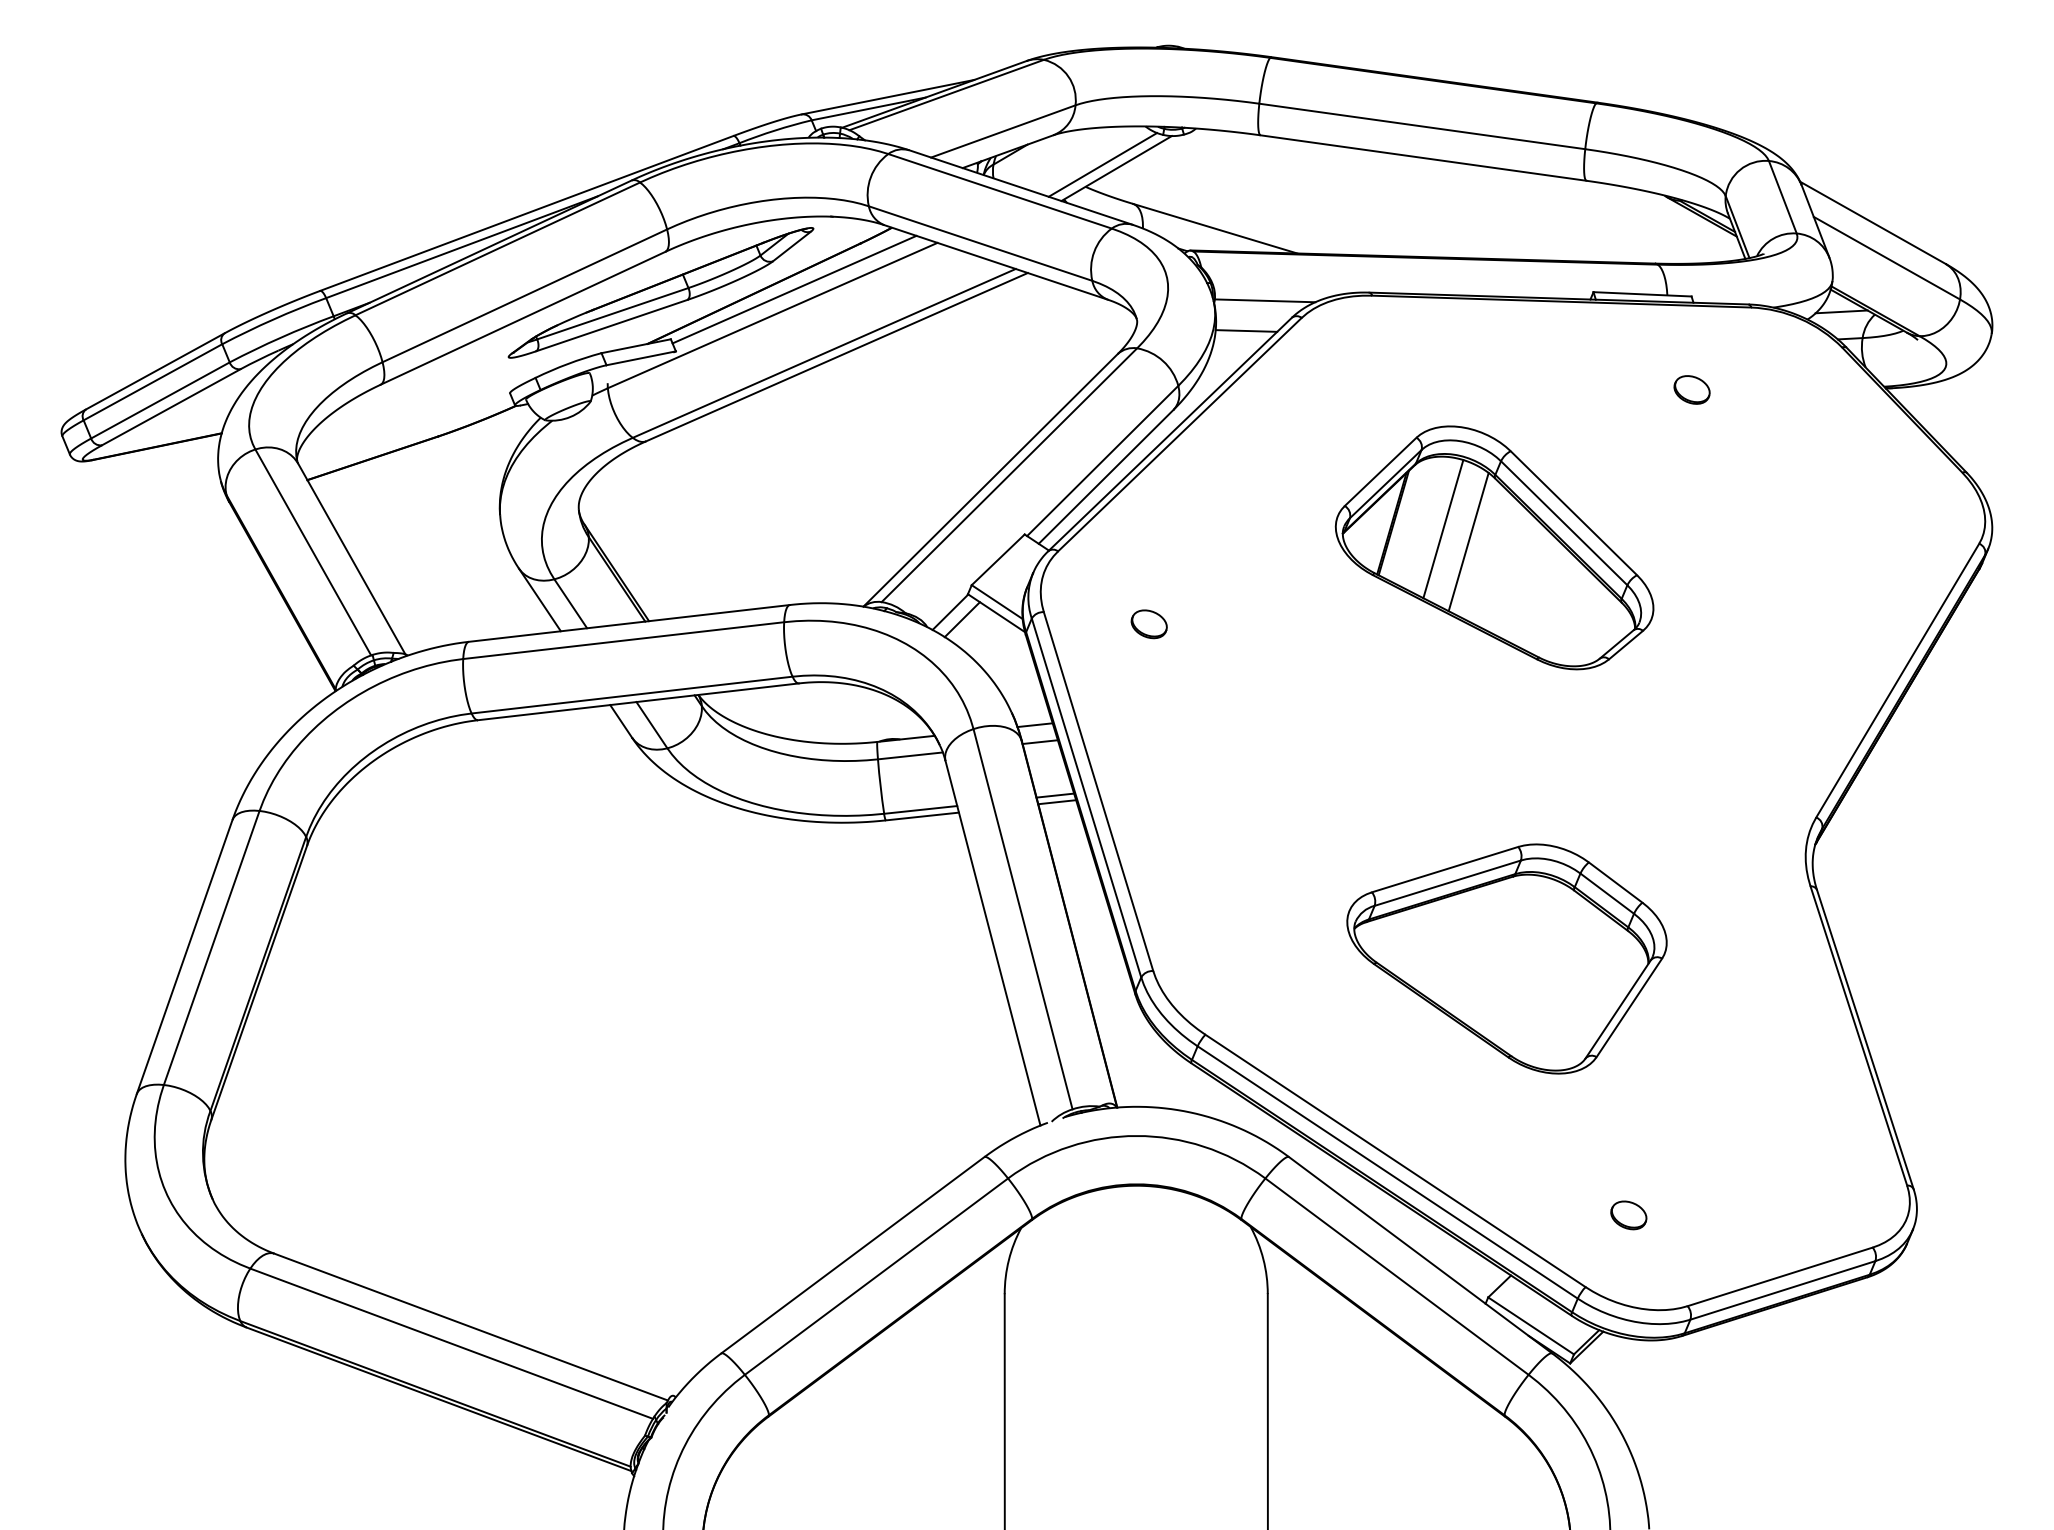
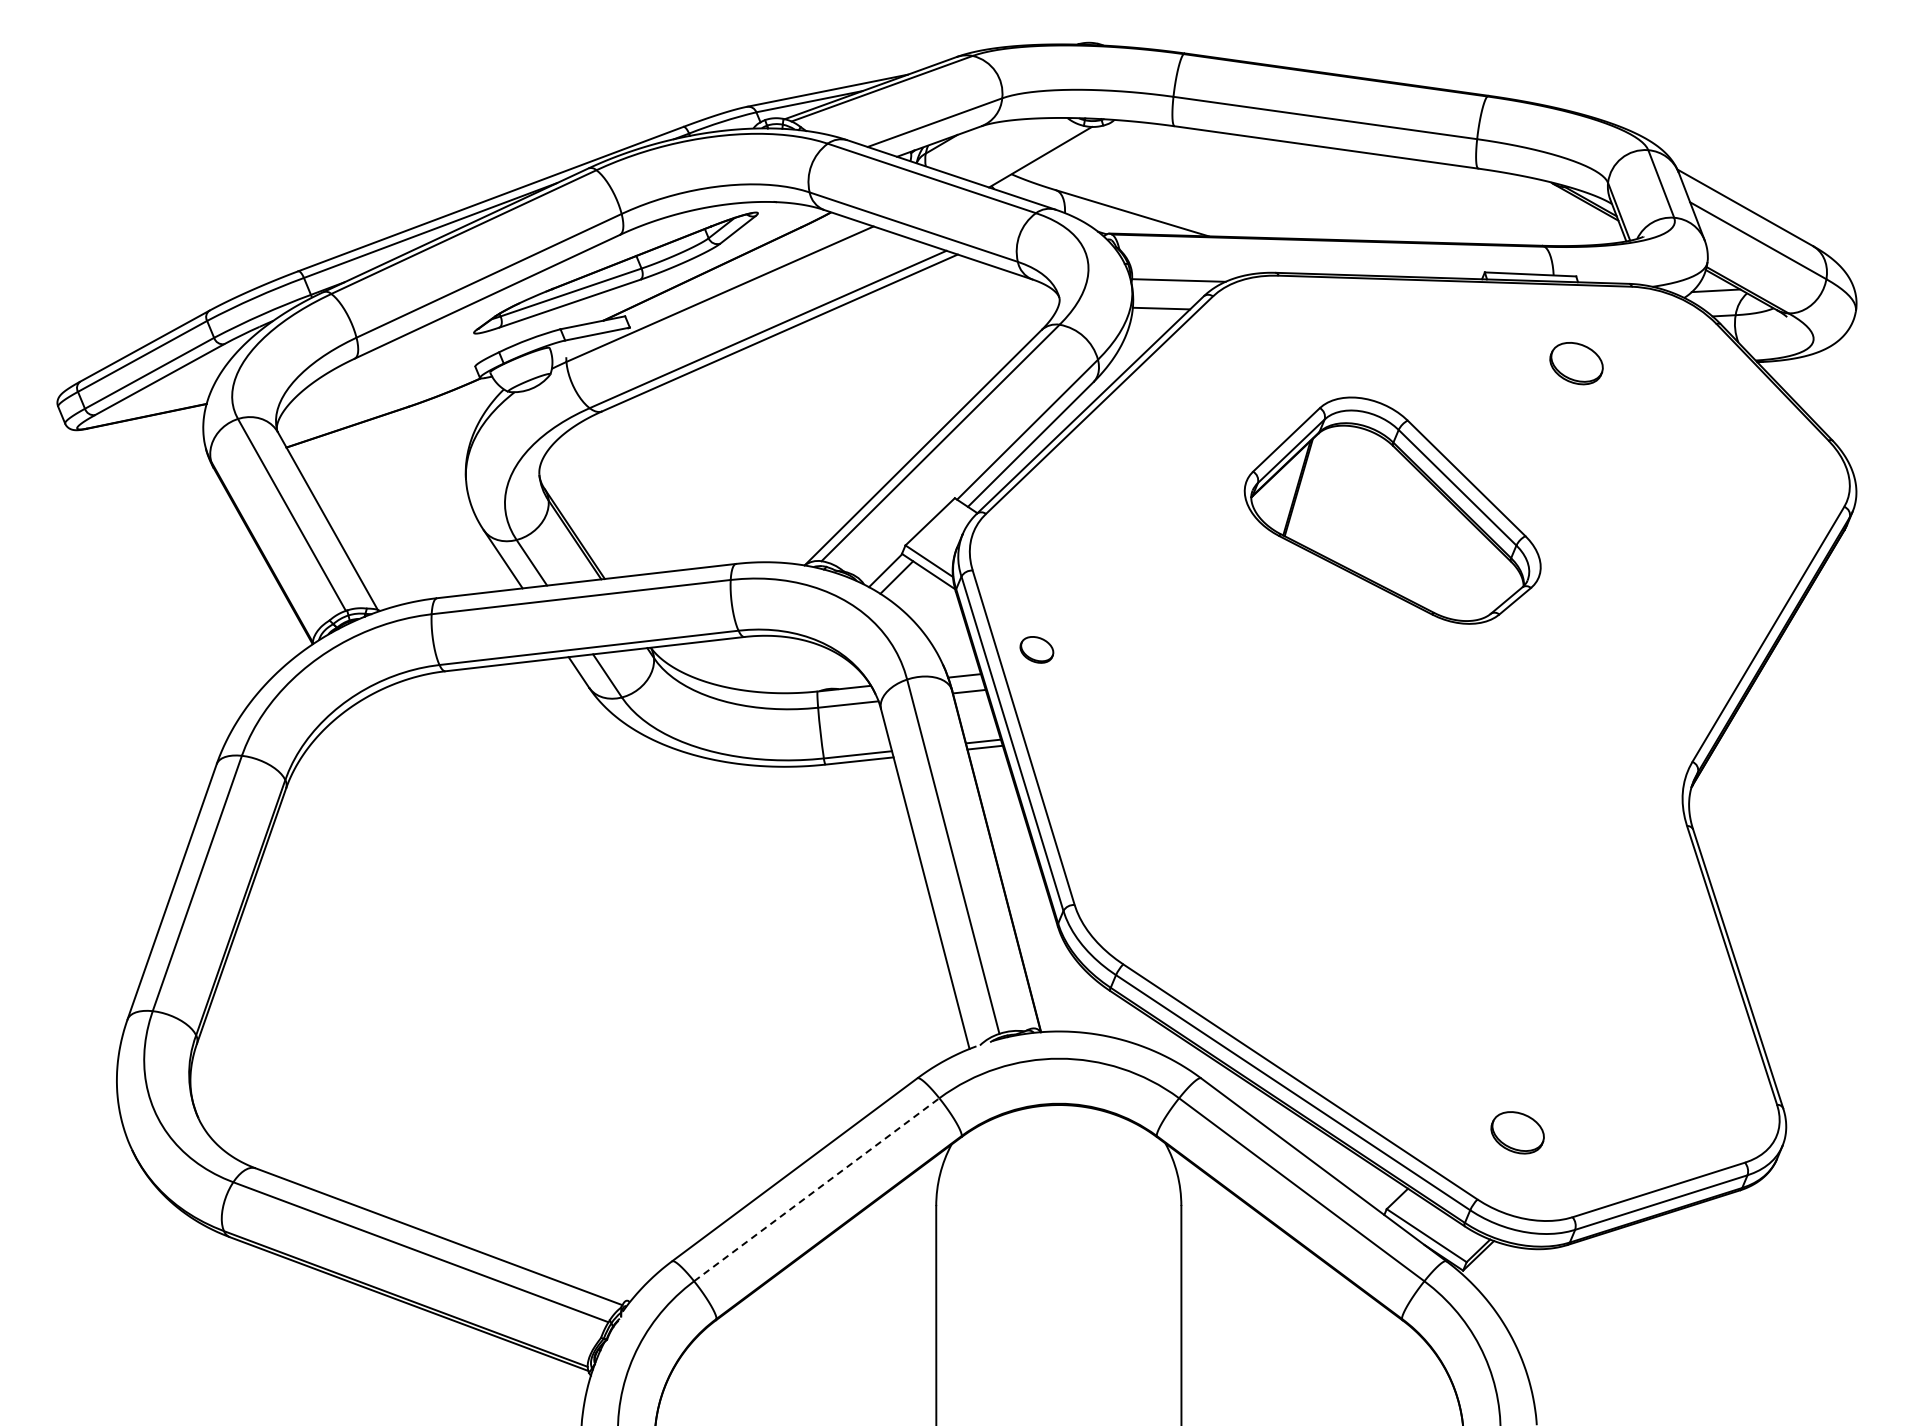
line: (1102, 164) -> (1027, 153), removed
line: (794, 289) -> (740, 269), removed
part: (1691, 389) -> (1576, 363), size x1.6
line: (1442, 528) -> (1344, 492), removed
line: (1468, 541) -> (1368, 504), removed
part: (1148, 623) -> (1036, 649), moved
part: (1506, 958) -> (1403, 893), removed
part: (1628, 1215) -> (1517, 1132), size x1.6
line: (876, 1276) -> (816, 1189), solid -> dashed

